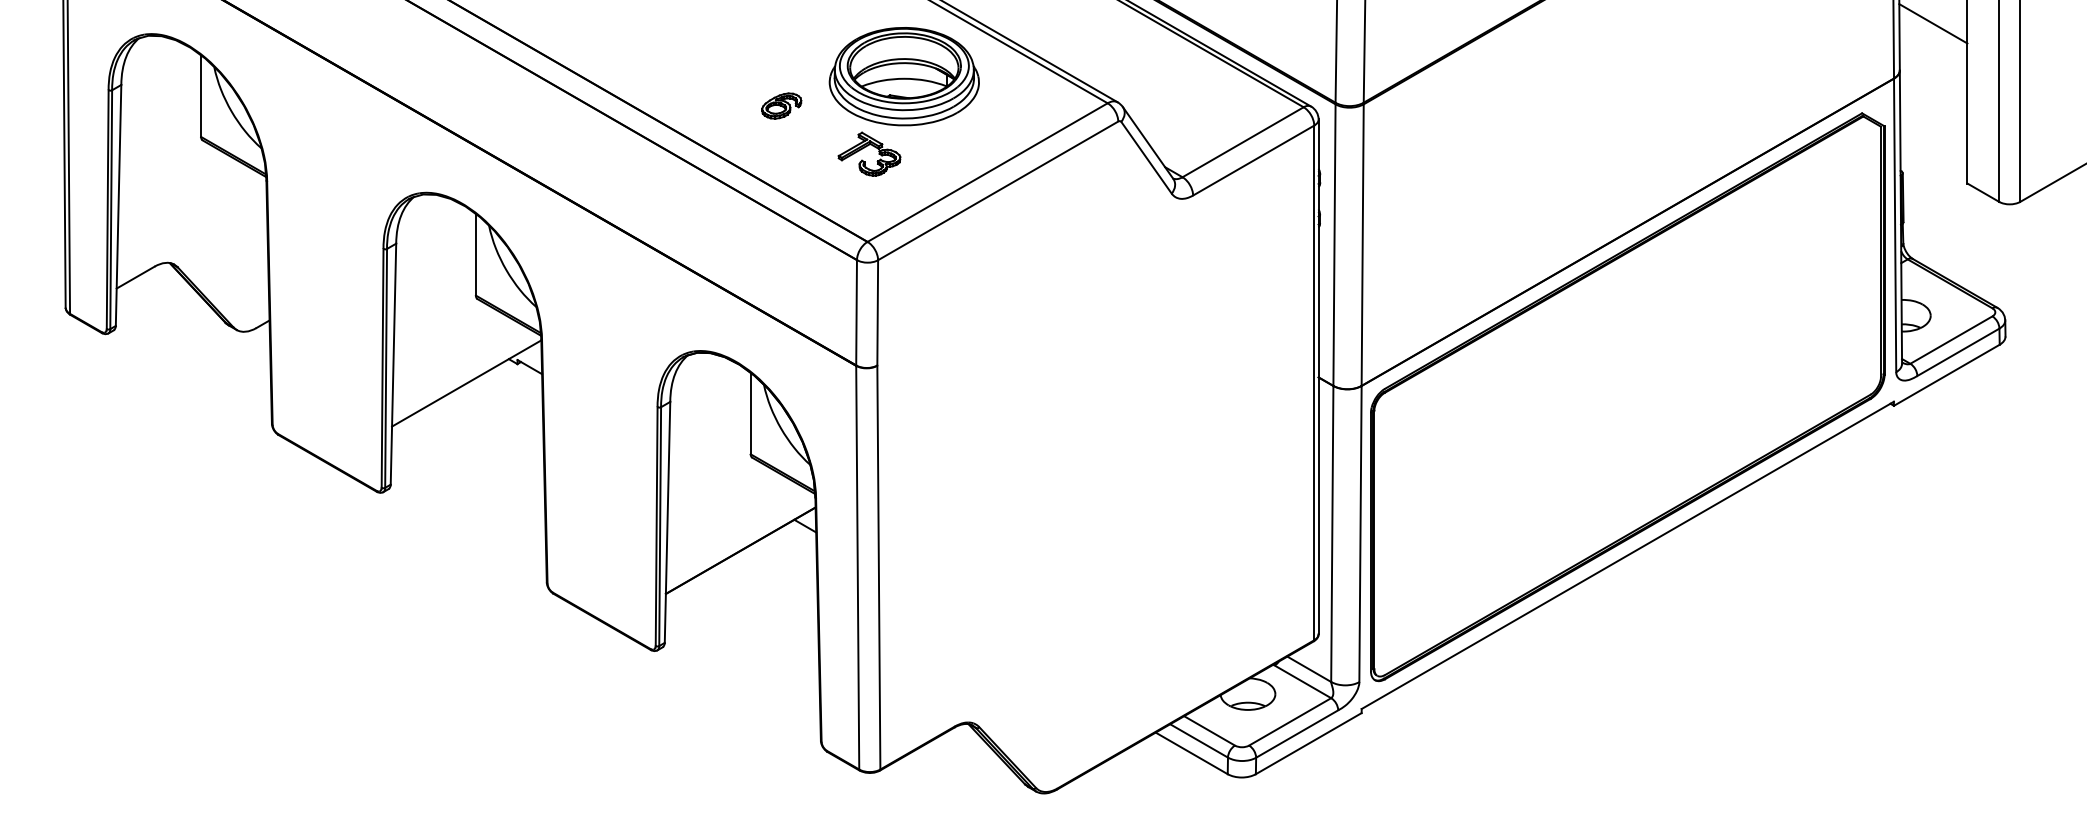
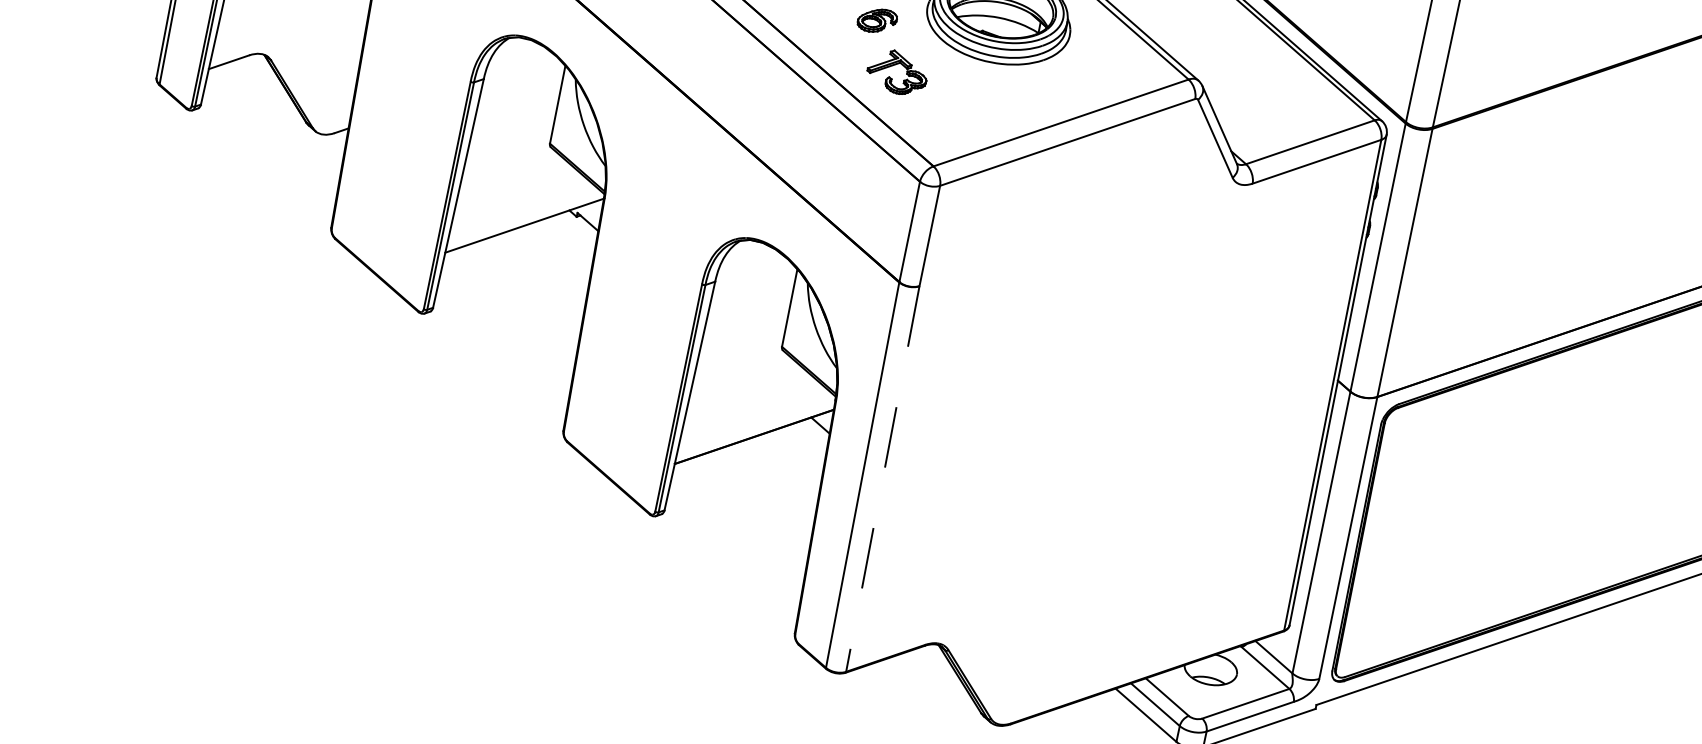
part: (866, 147) -> (895, 65), moved
line: (878, 567) -> (882, 478), solid -> dashed

